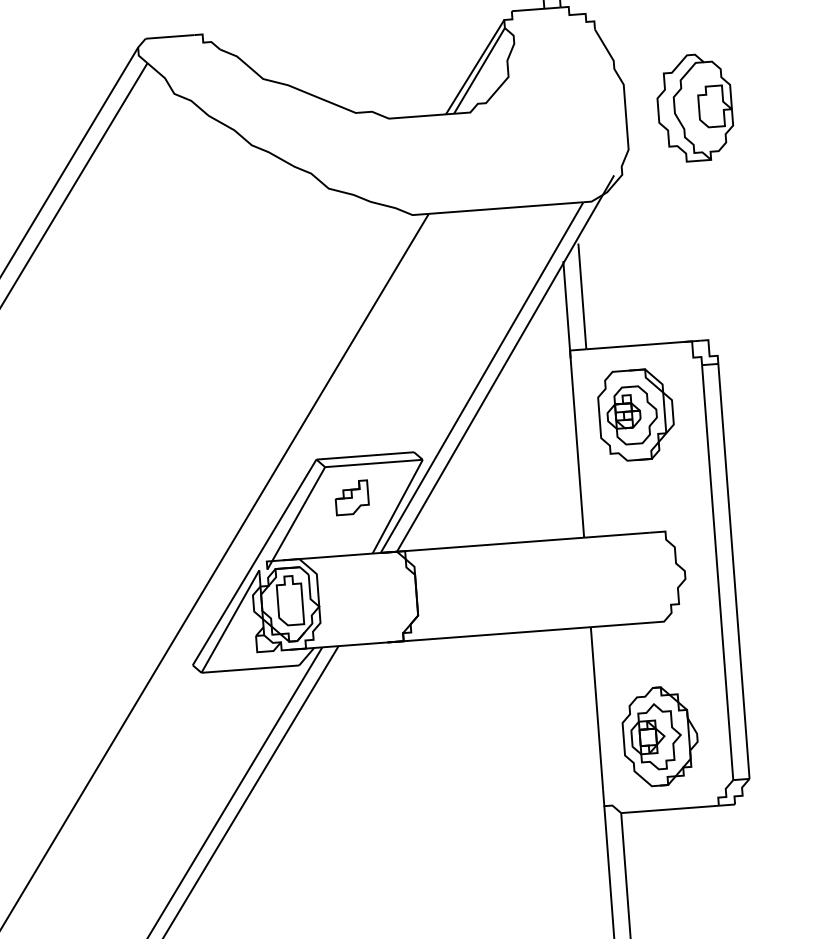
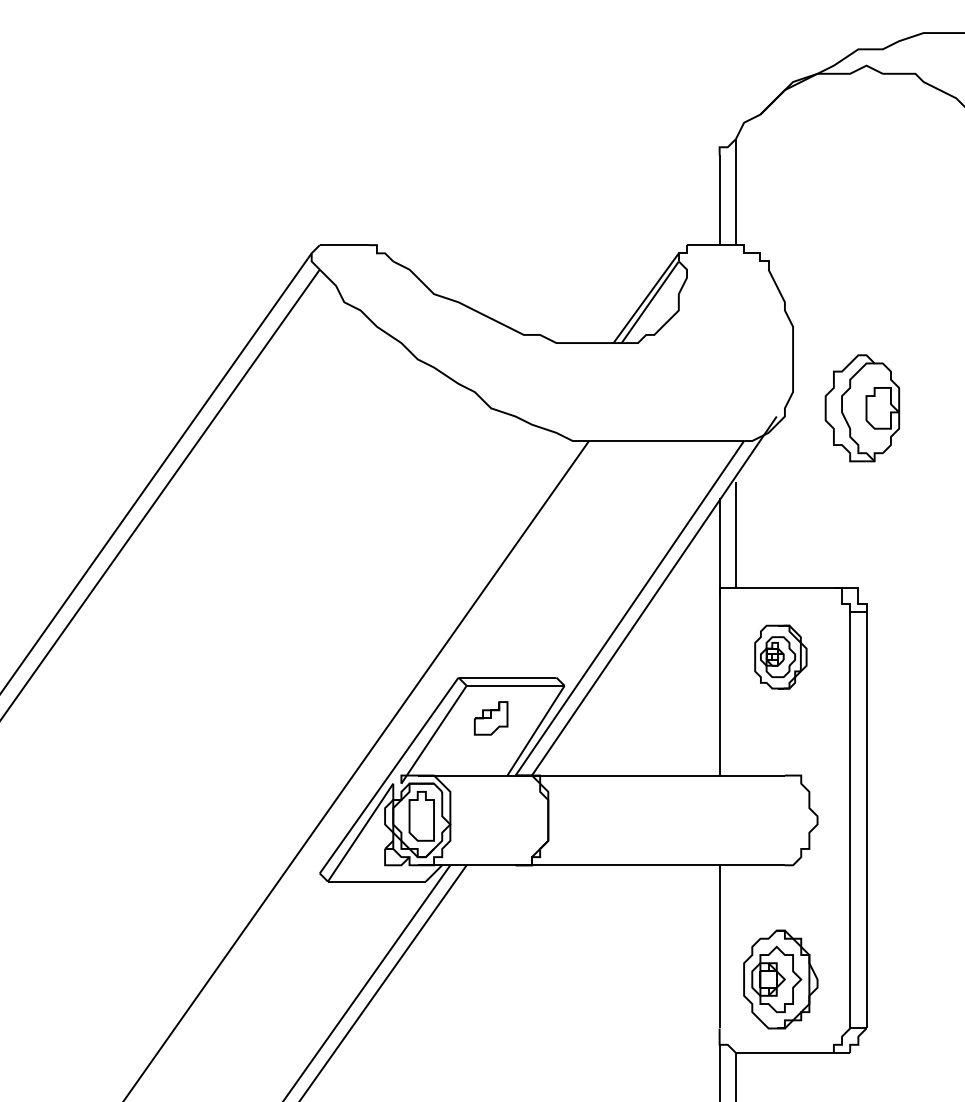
part: (695, 108) -> (862, 408), moved
part: (635, 414) -> (780, 656), size x0.7

